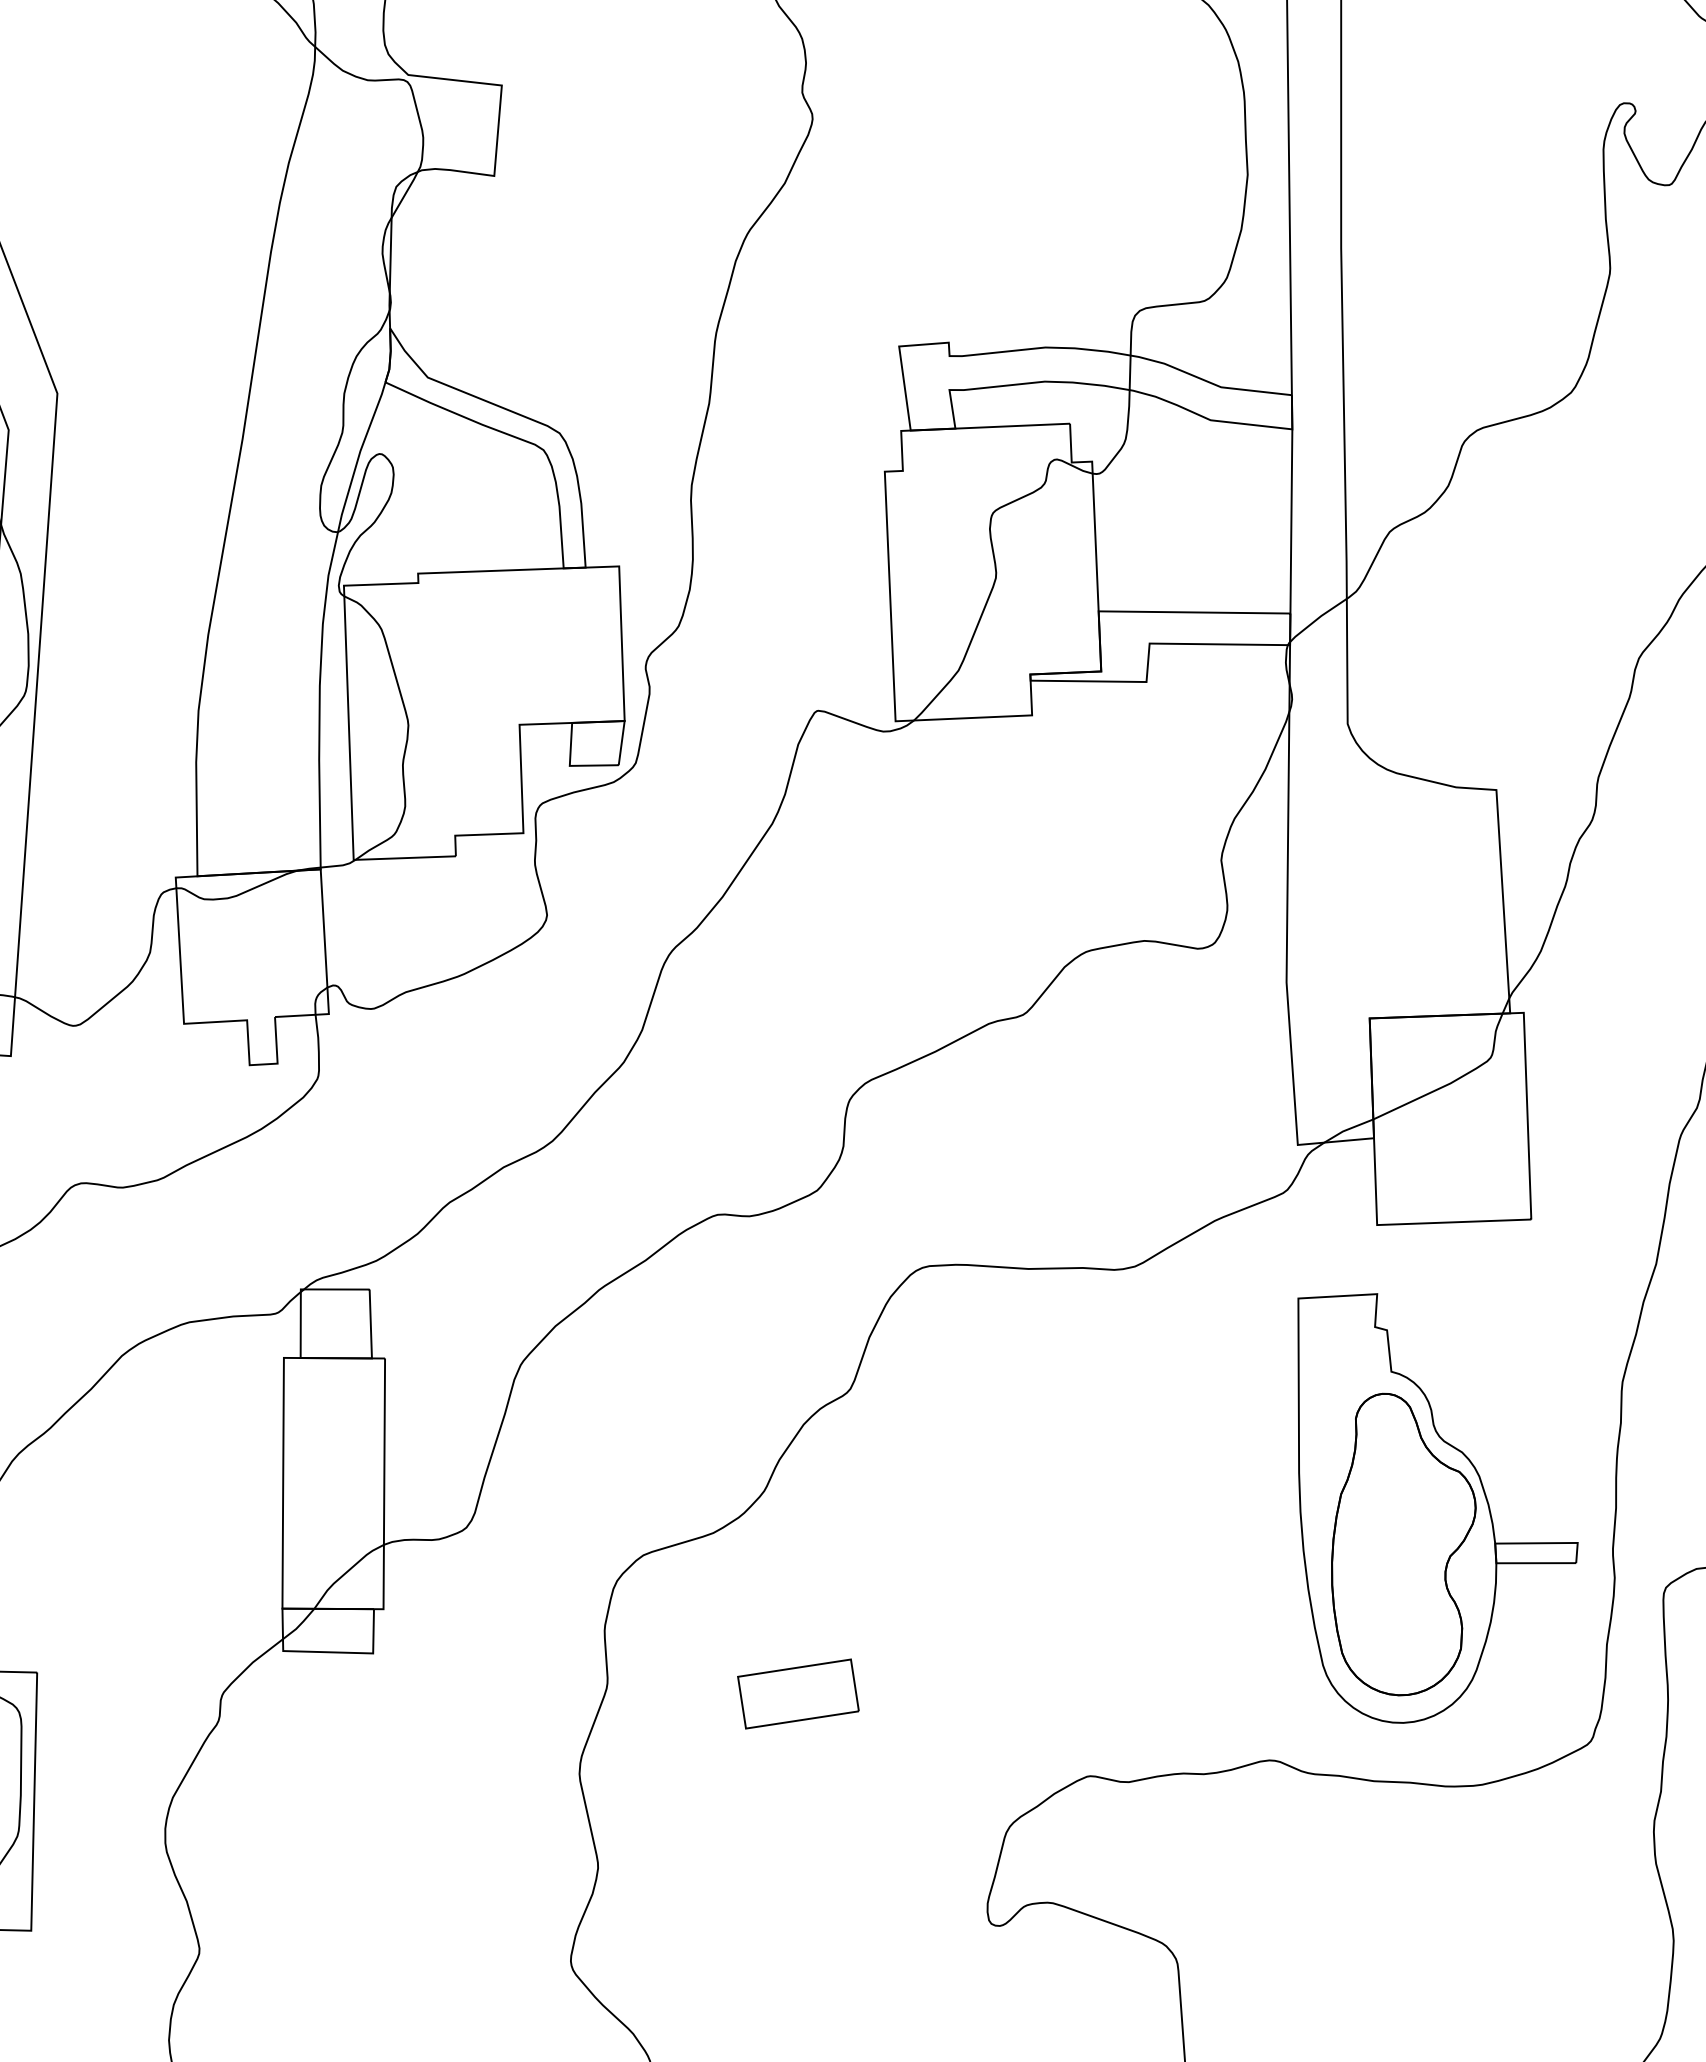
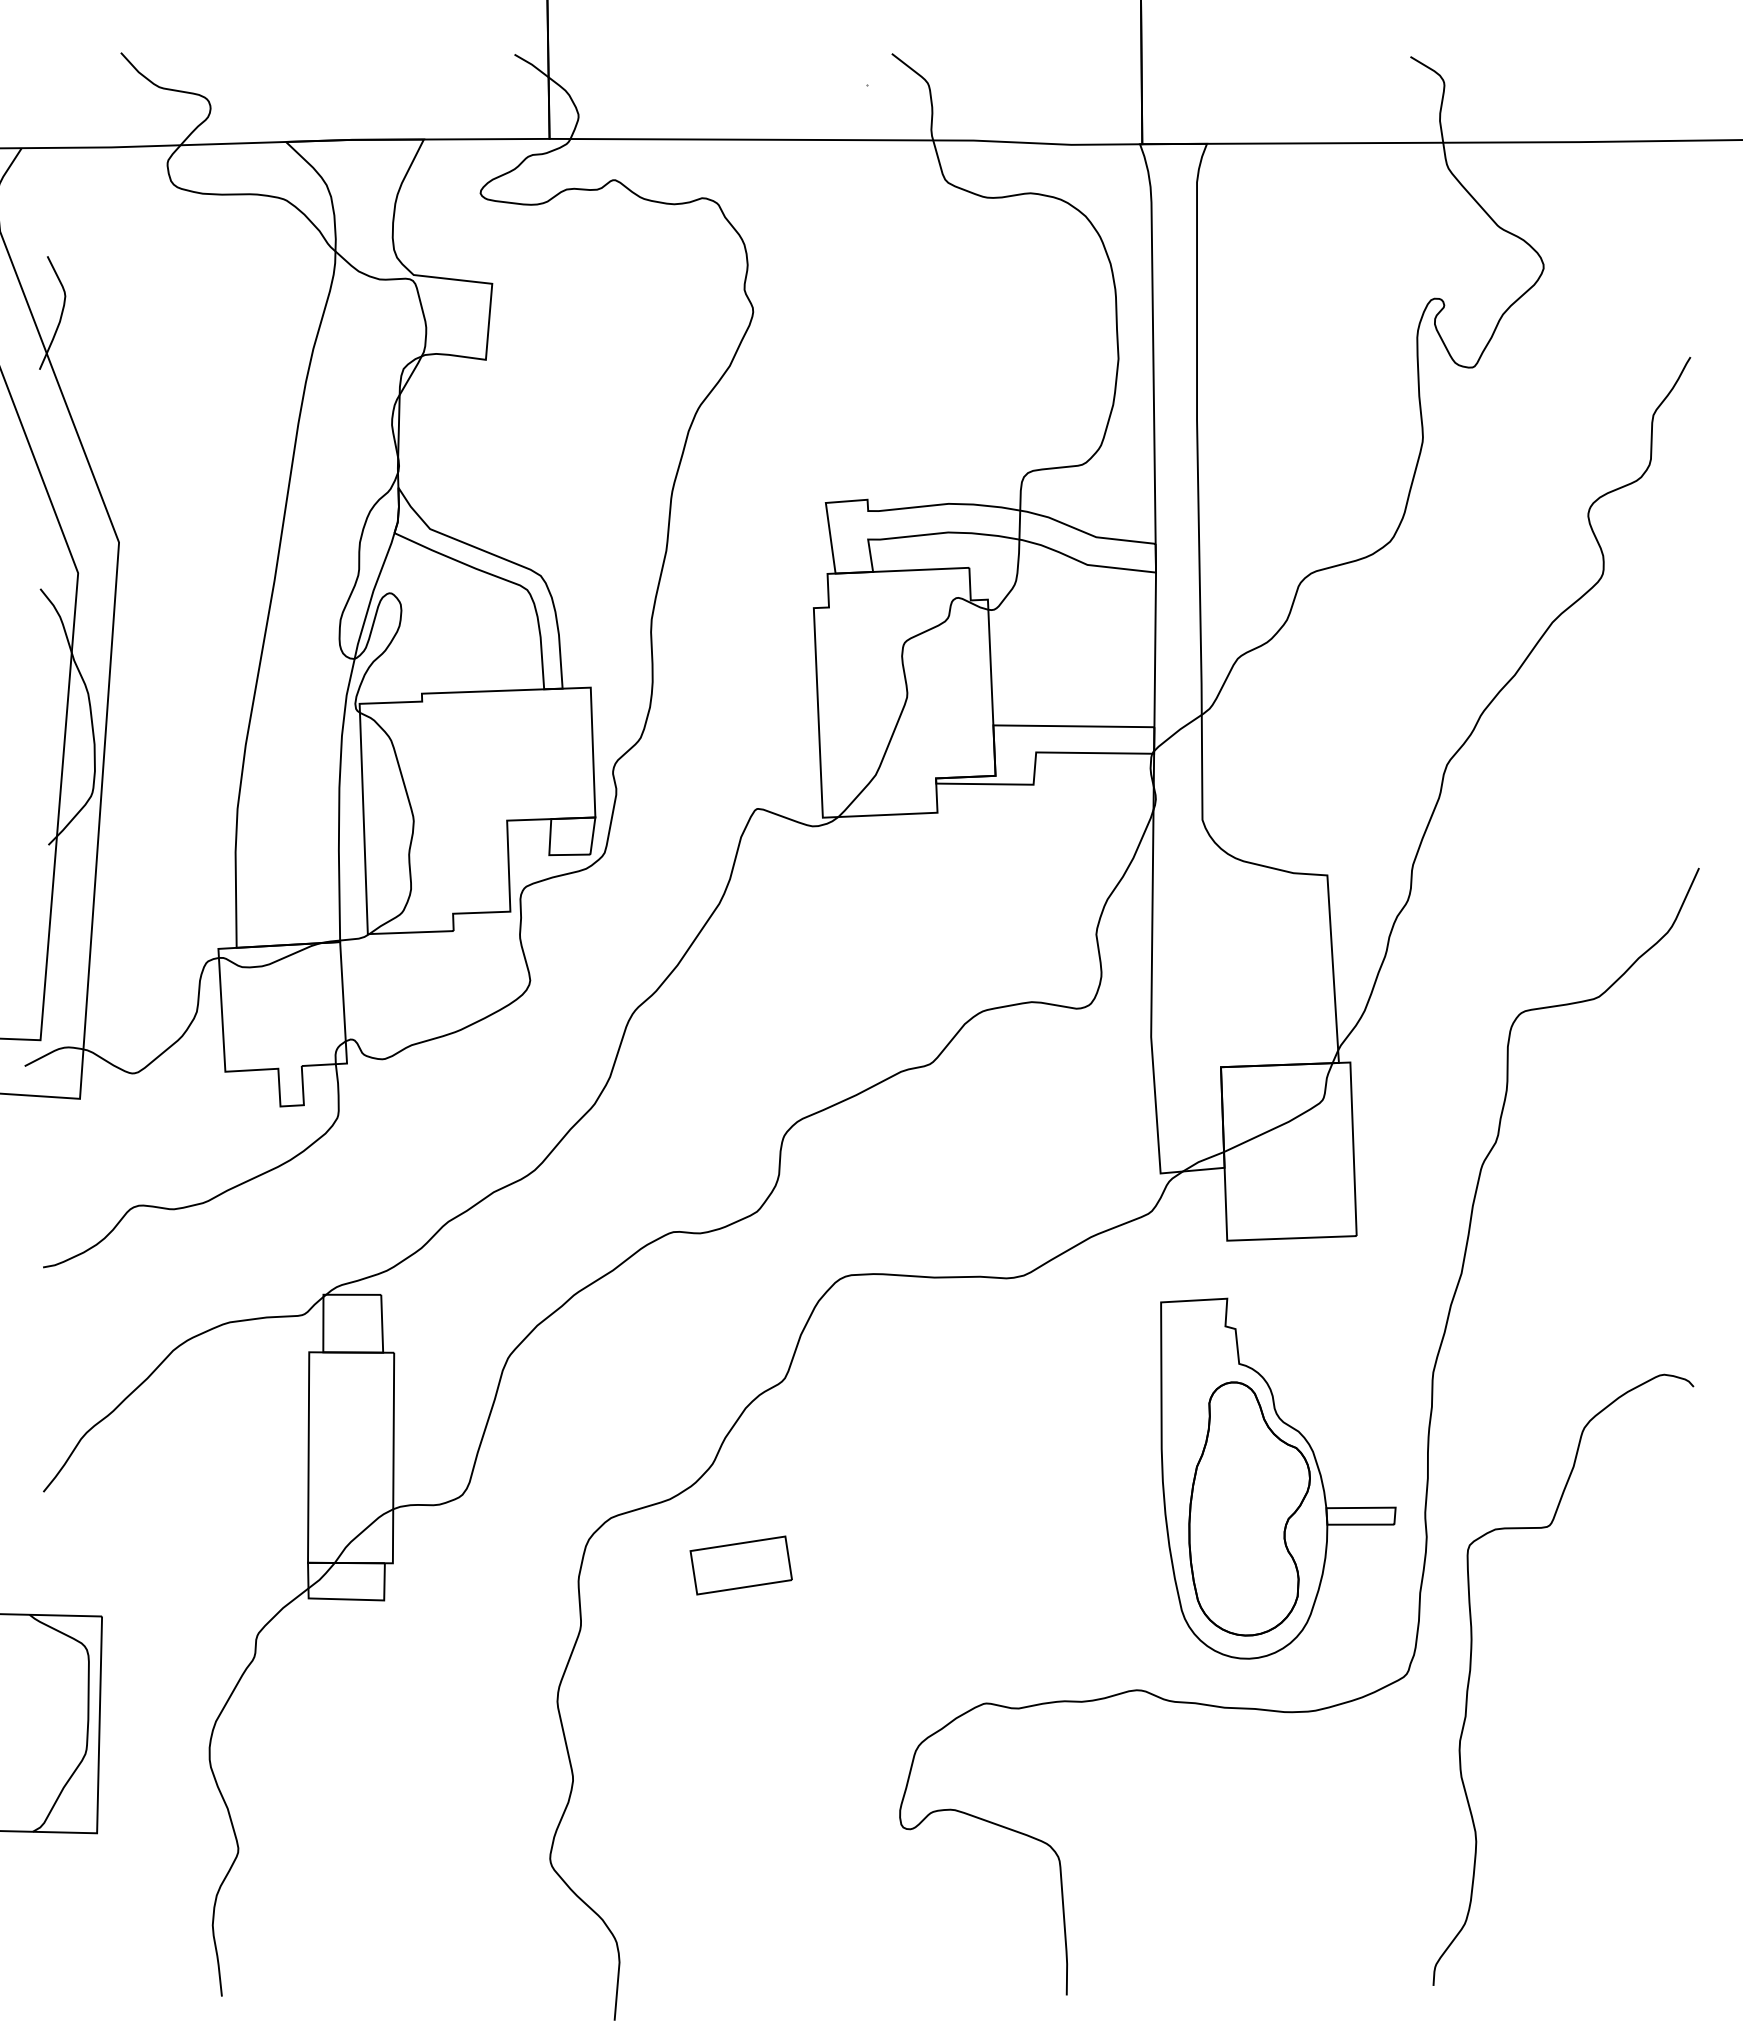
part: (797, 1694) -> (740, 1565), moved

